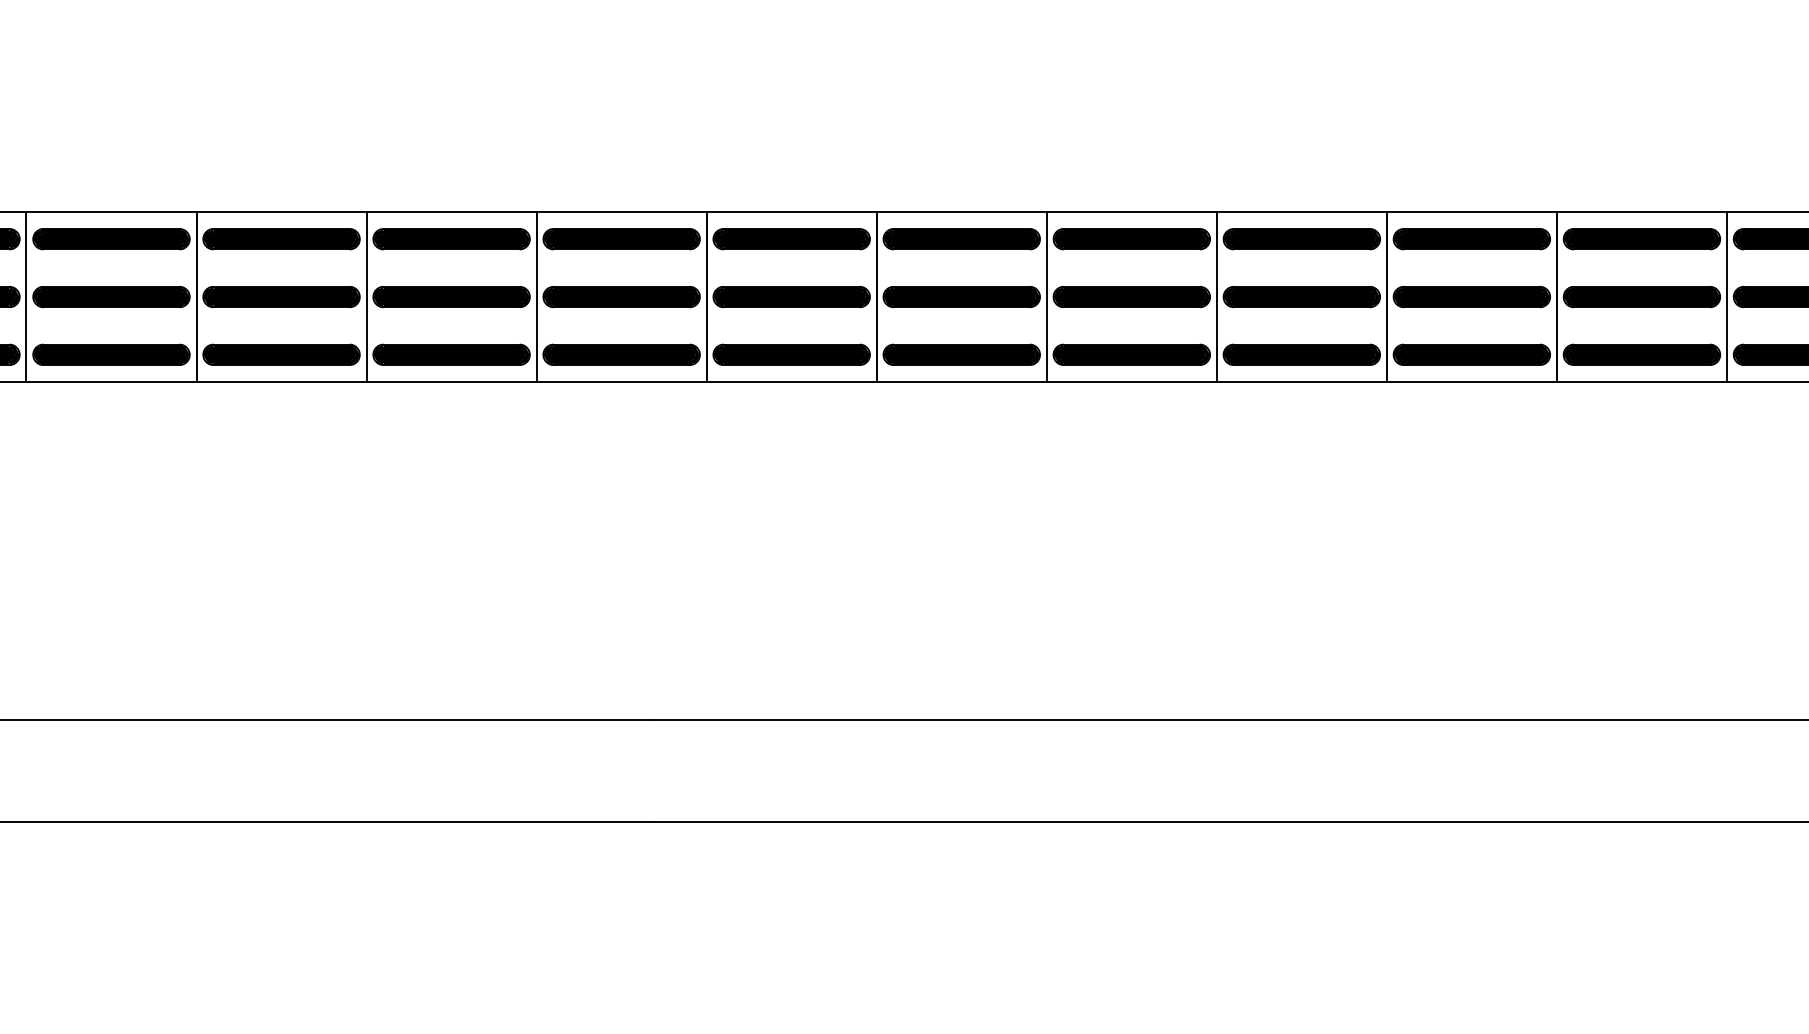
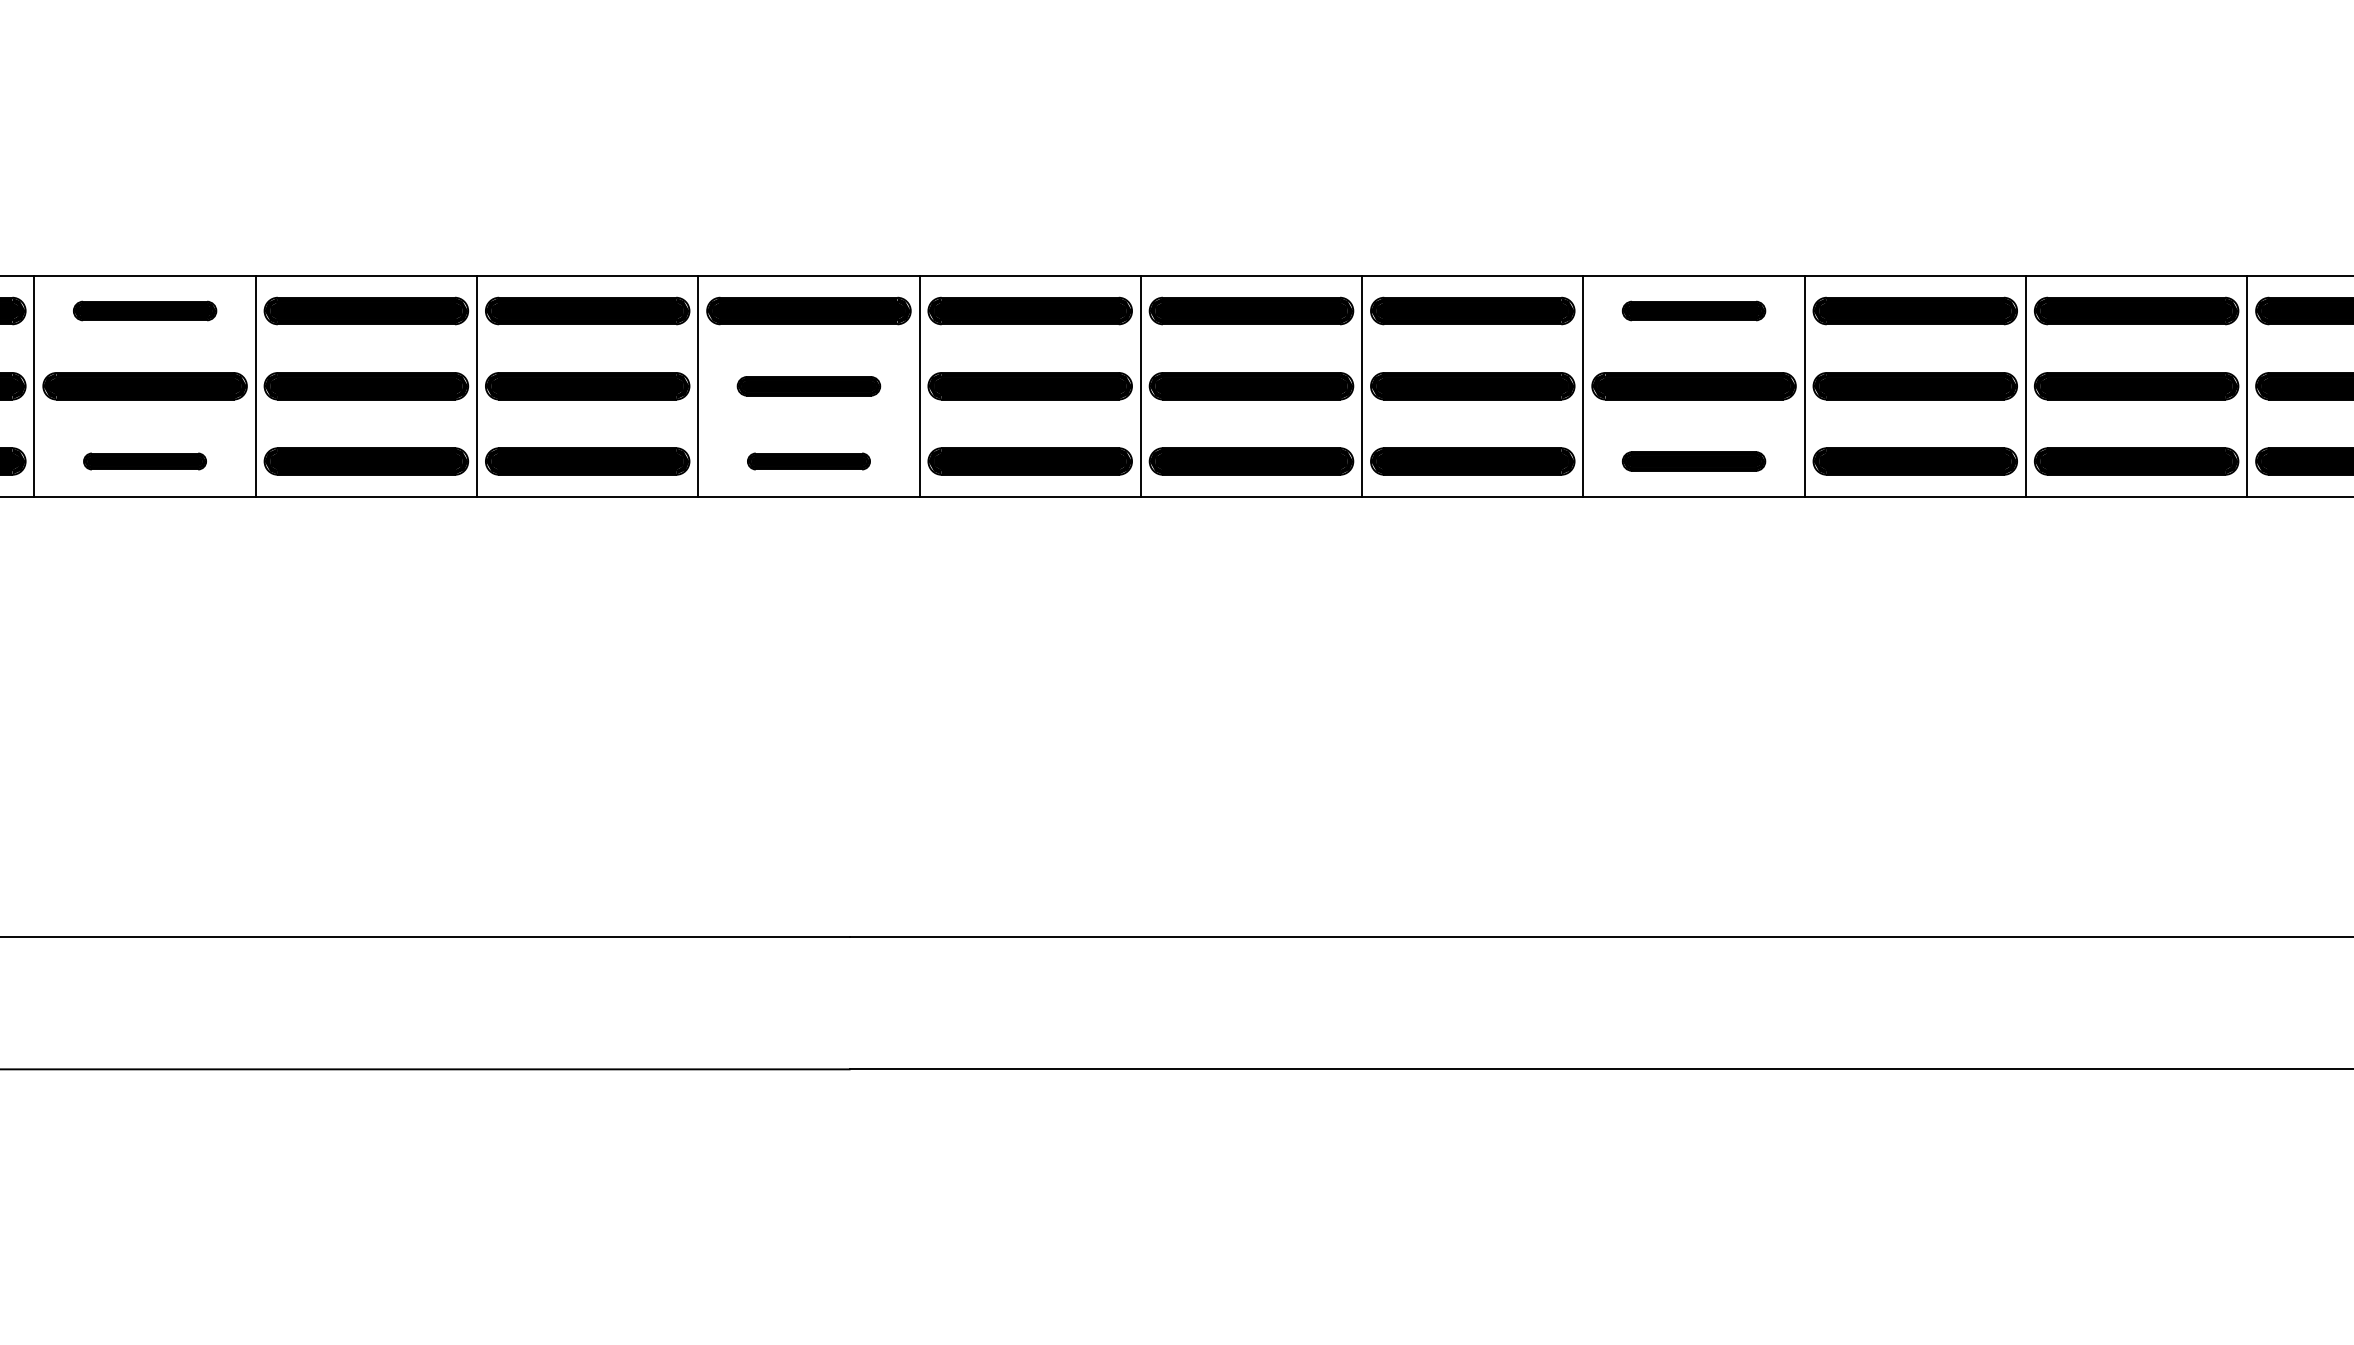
part: (111, 238) -> (144, 310), size x0.7
part: (1301, 238) -> (1693, 310), size x0.7
part: (621, 297) -> (808, 386), size x0.7
part: (111, 354) -> (144, 461), size x0.6
part: (621, 354) -> (808, 461), size x0.6
part: (1301, 354) -> (1693, 461), size x0.7

